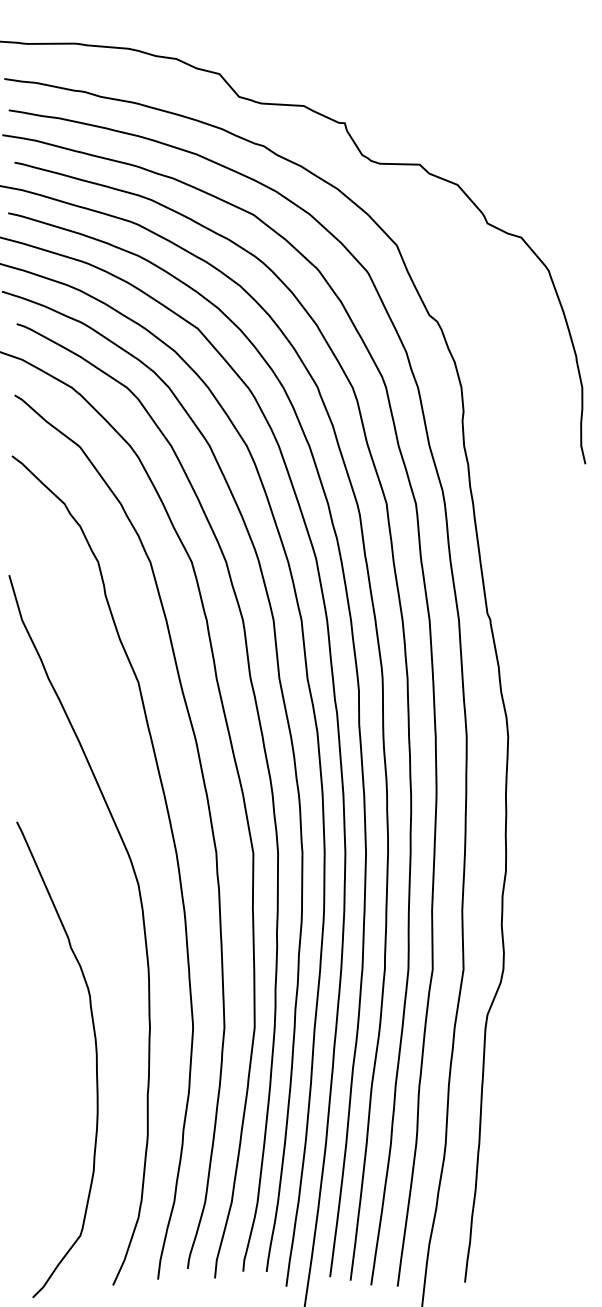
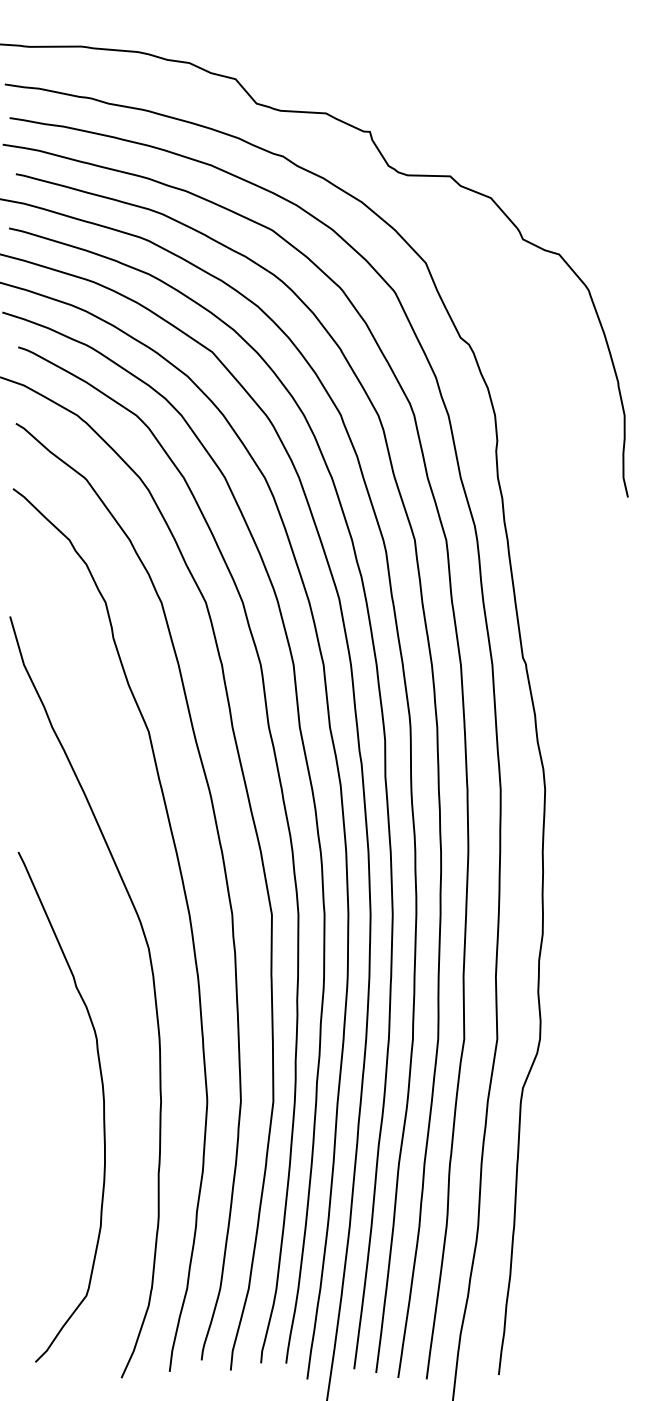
curve: (95, 1051) -> (102, 1098), moved

